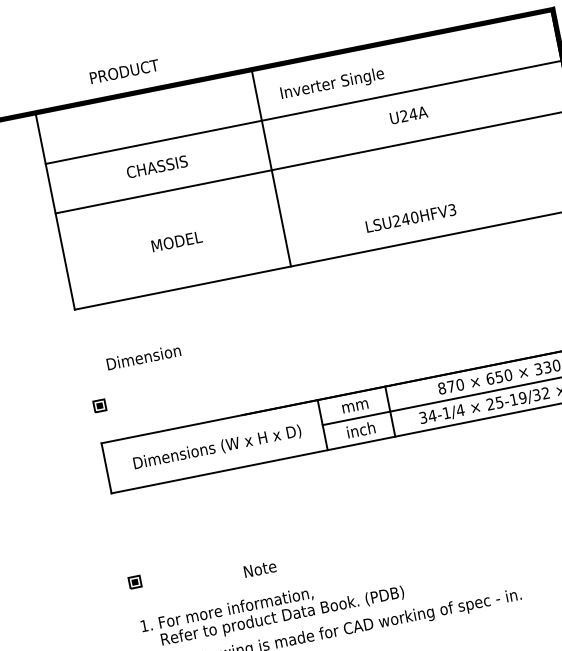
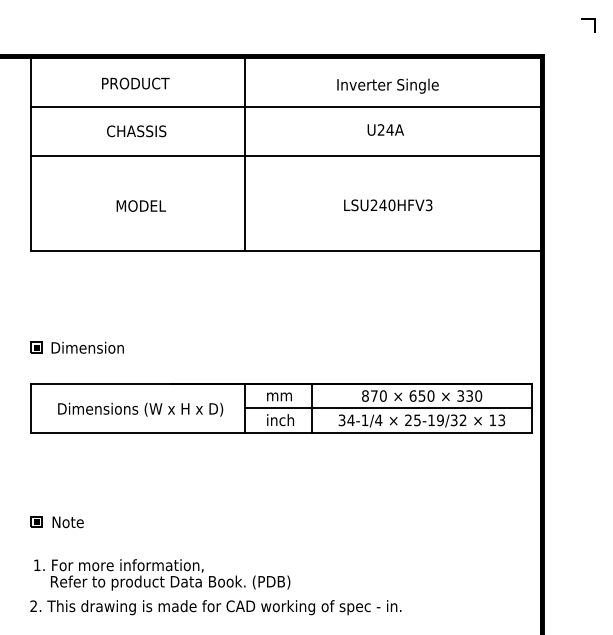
text: (124, 71) -> (135, 83), moved
text: (331, 83) -> (387, 85), moved
text: (411, 218) -> (388, 205), moved
text: (143, 357) -> (87, 347), moved
text: (259, 569) -> (67, 522), moved

